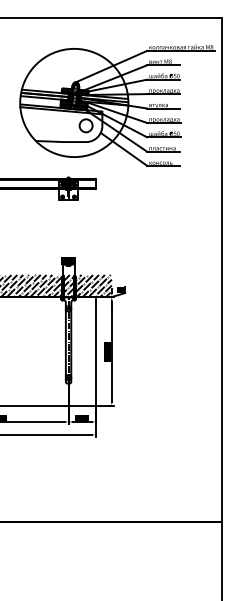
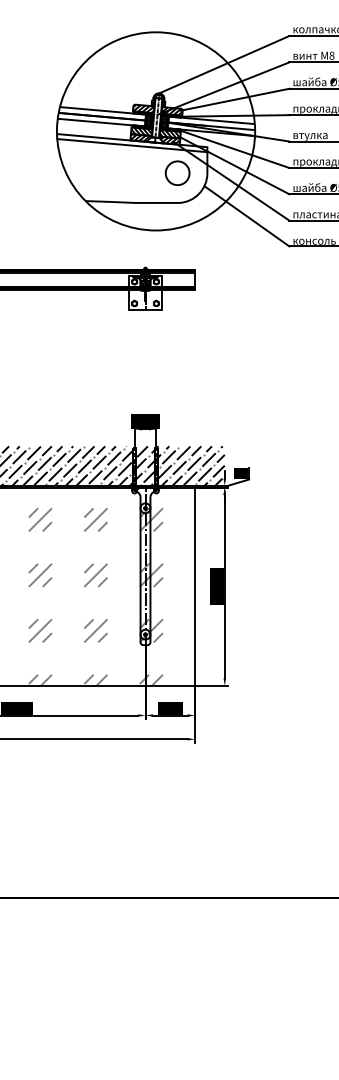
hatch: (41, 356) -> (95, 595), added

